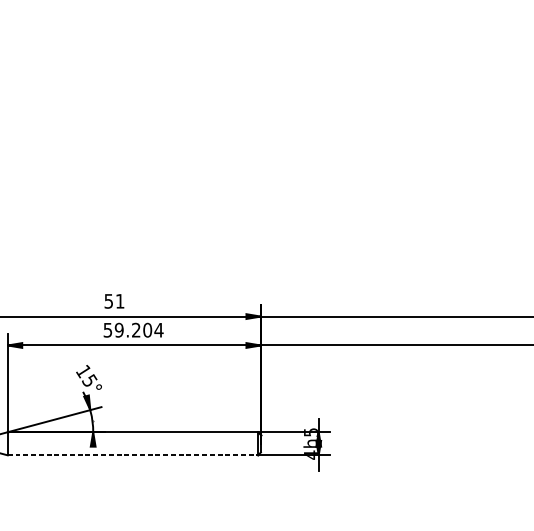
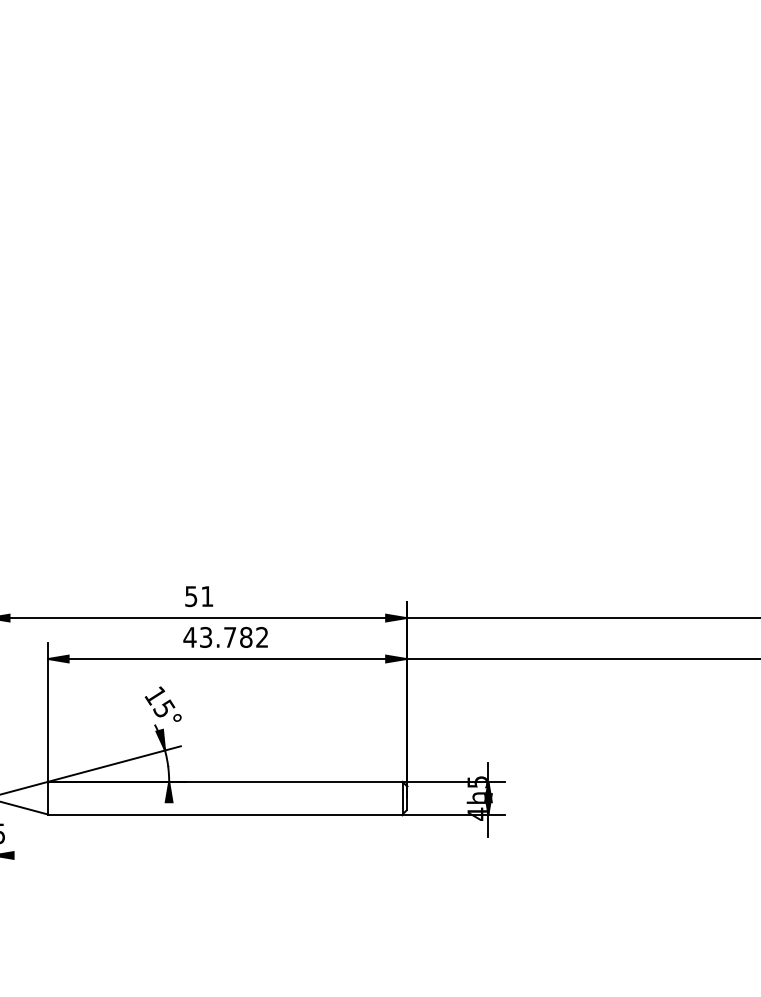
text: (133, 329) -> (225, 636), 59.204 -> 43.782
line: (133, 455) -> (225, 814), dashed -> solid

